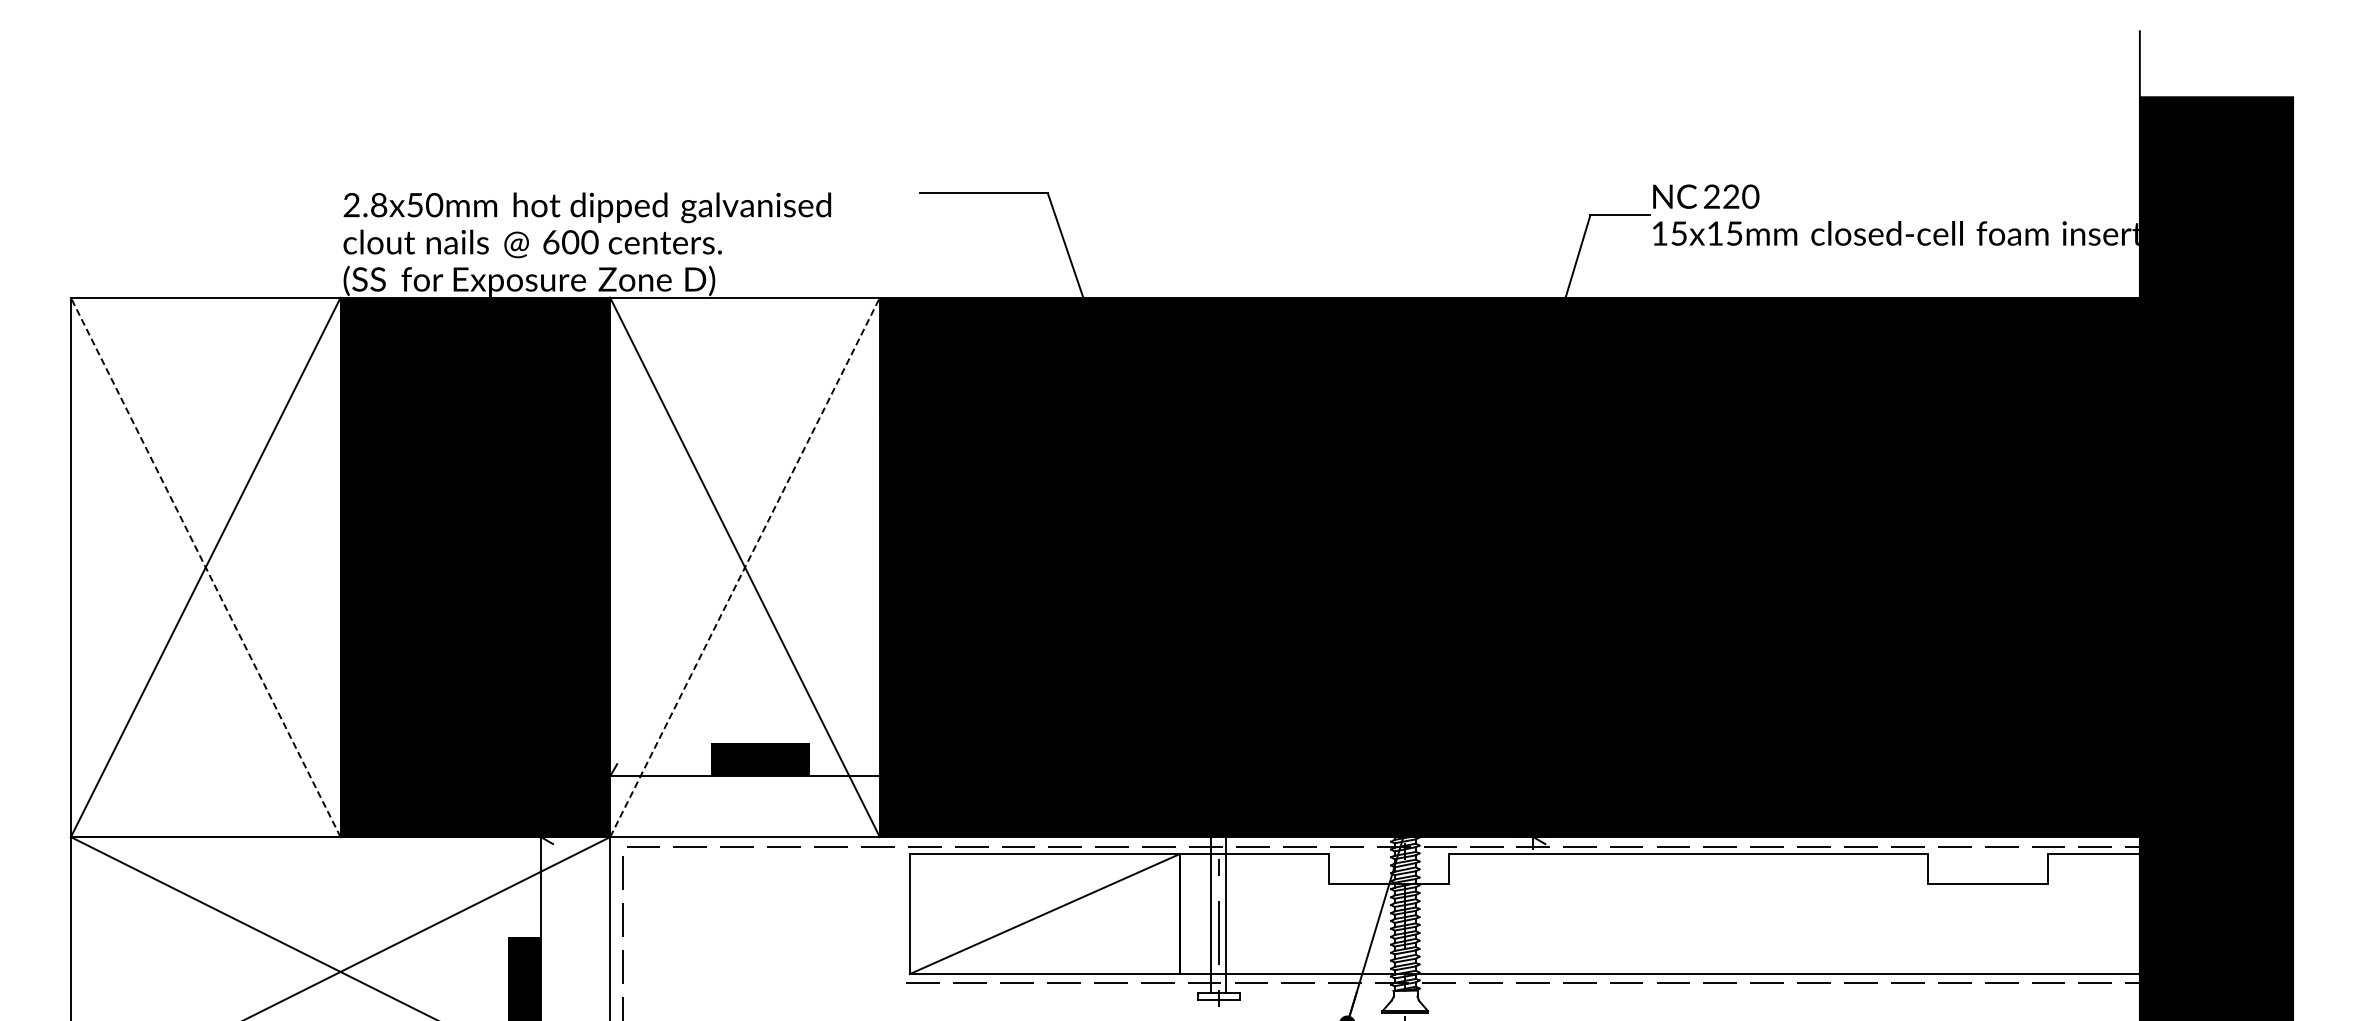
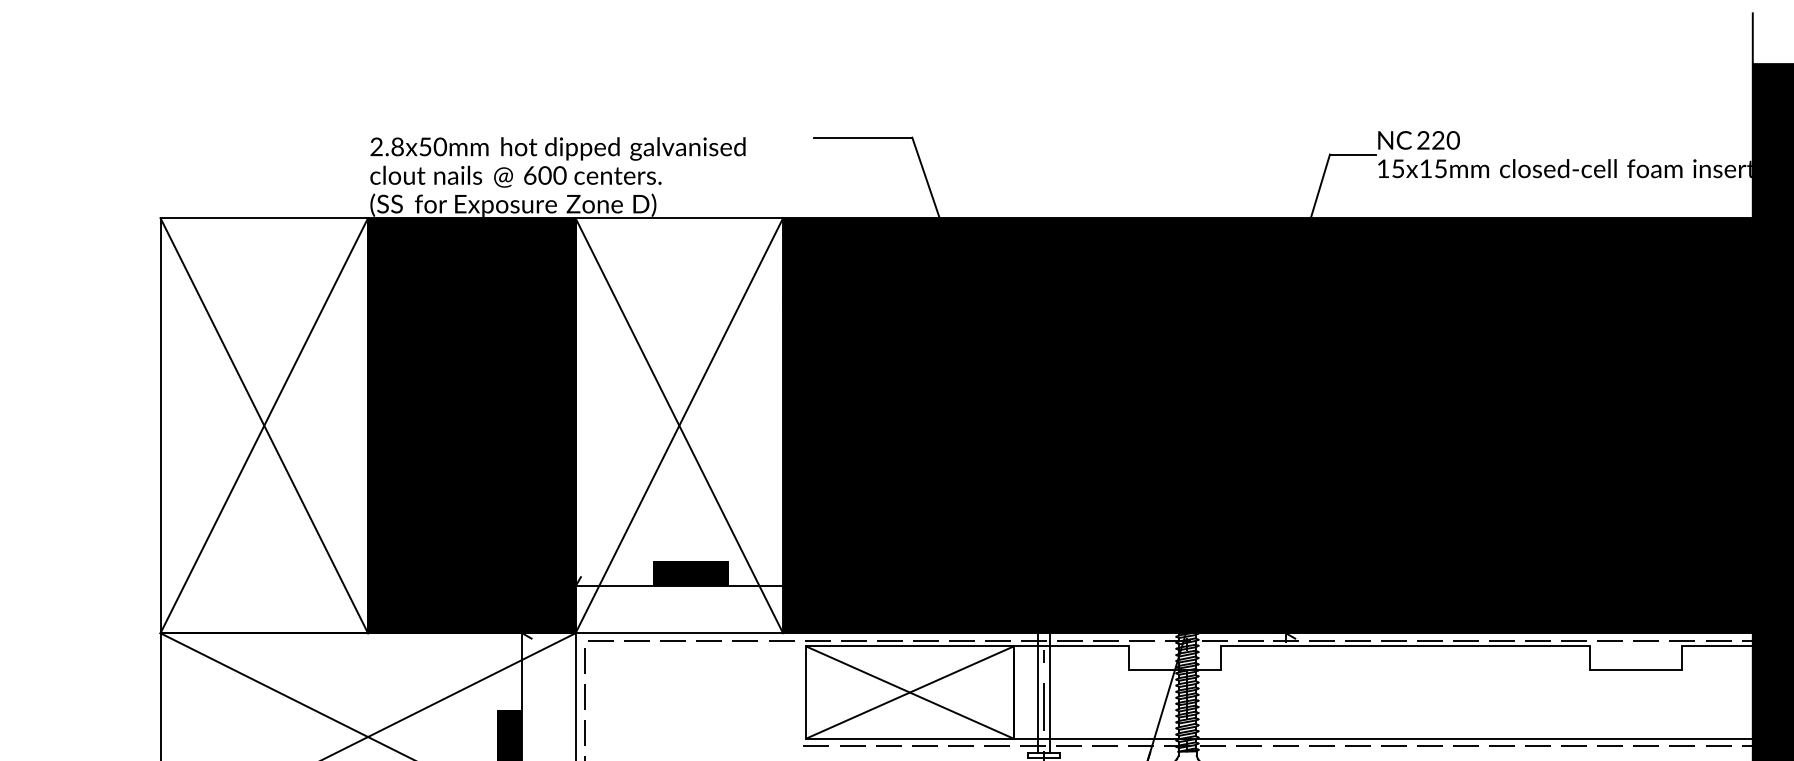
line: (205, 567) -> (264, 425), dashed -> solid
line: (745, 567) -> (679, 425), dashed -> solid
line: (1044, 914) -> (909, 692), added

